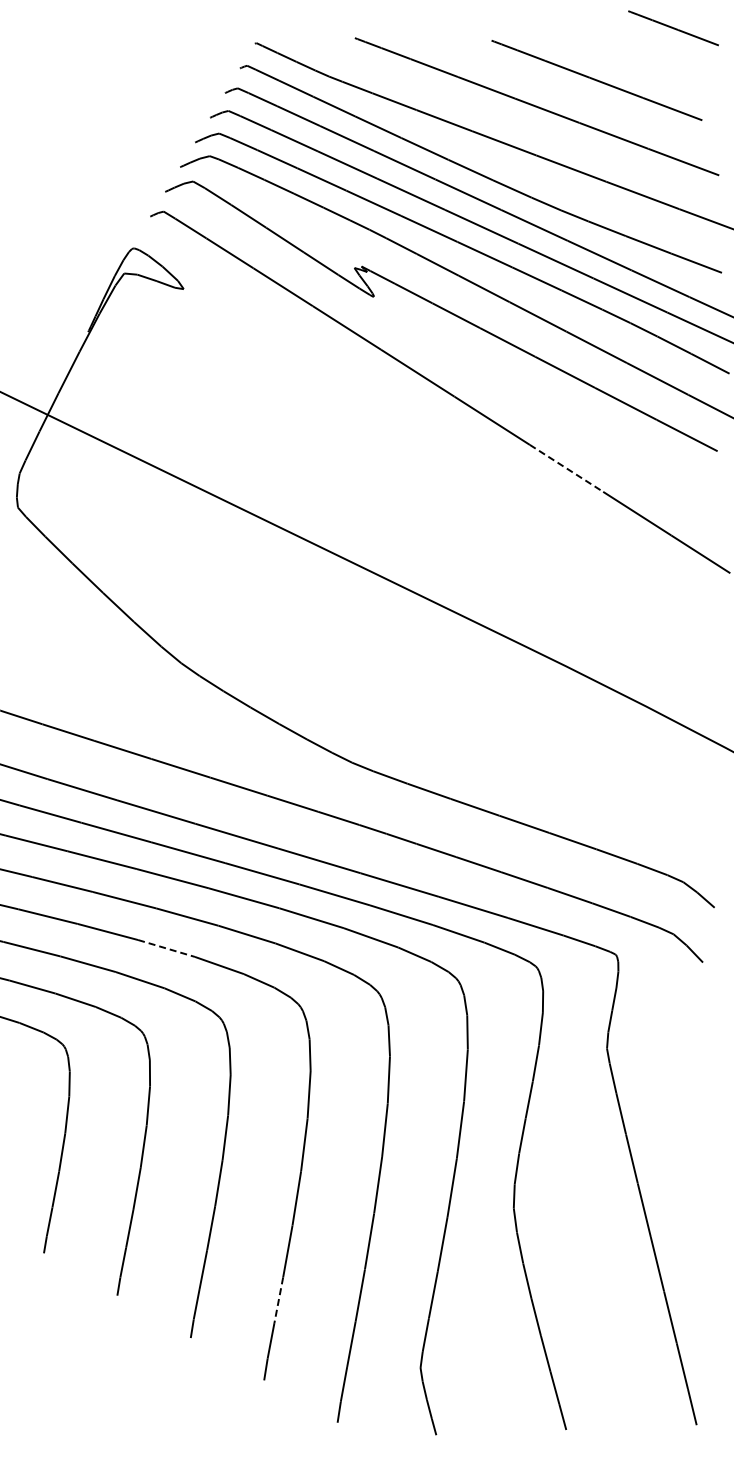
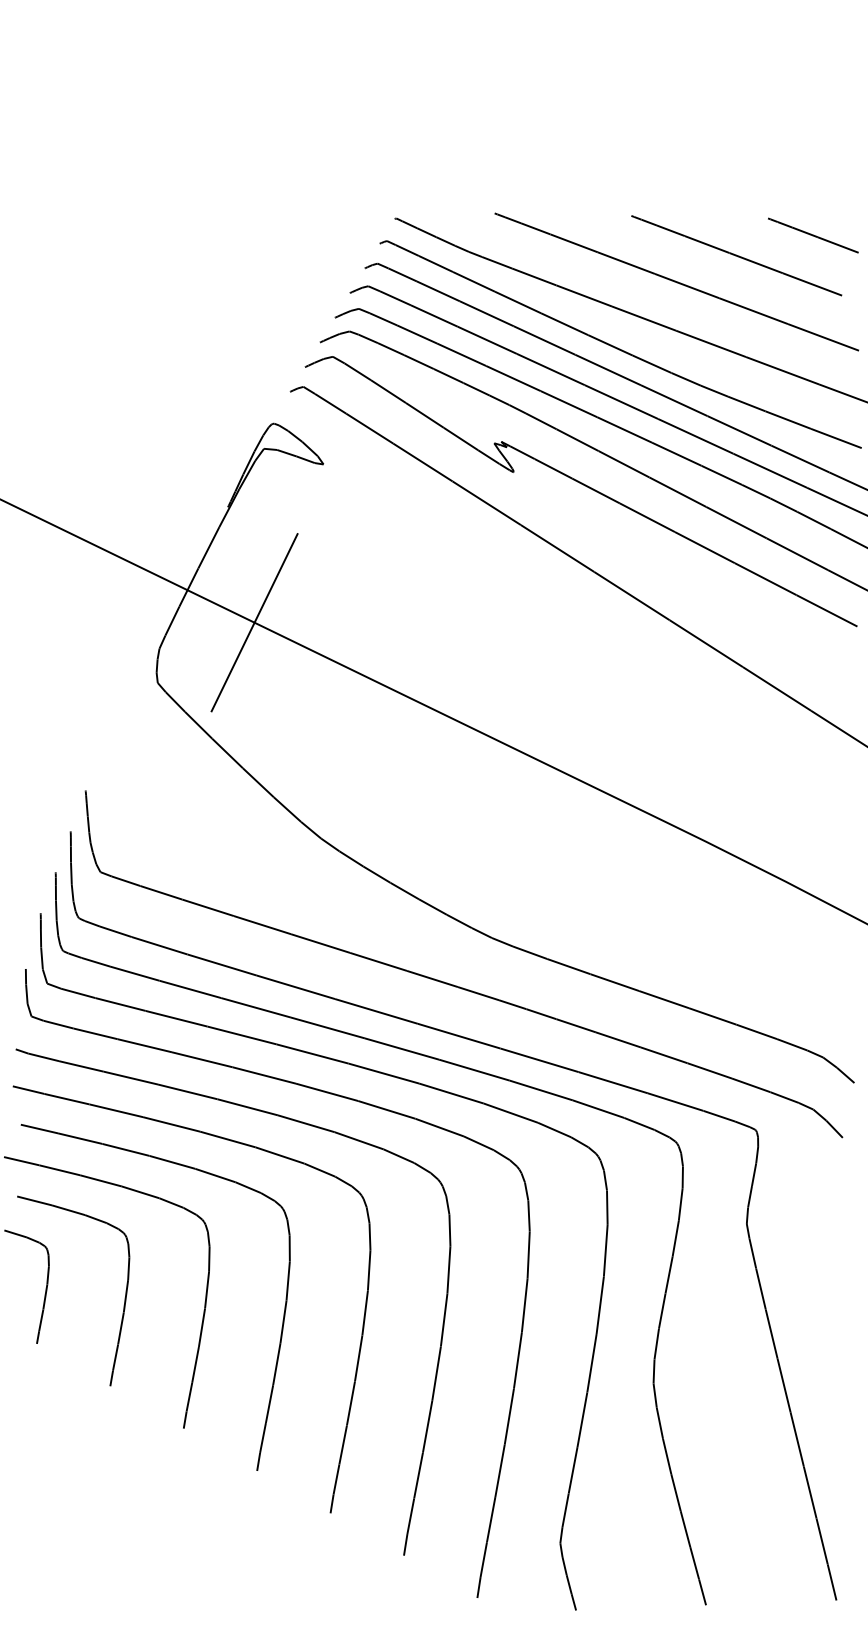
line: (673, 28) -> (813, 235), moved
line: (114, 447) -> (254, 622), added
line: (566, 468) -> (706, 643), dashed -> solid
line: (166, 948) -> (306, 1123), dashed -> solid
line: (278, 1301) -> (418, 1476), dashed -> solid

